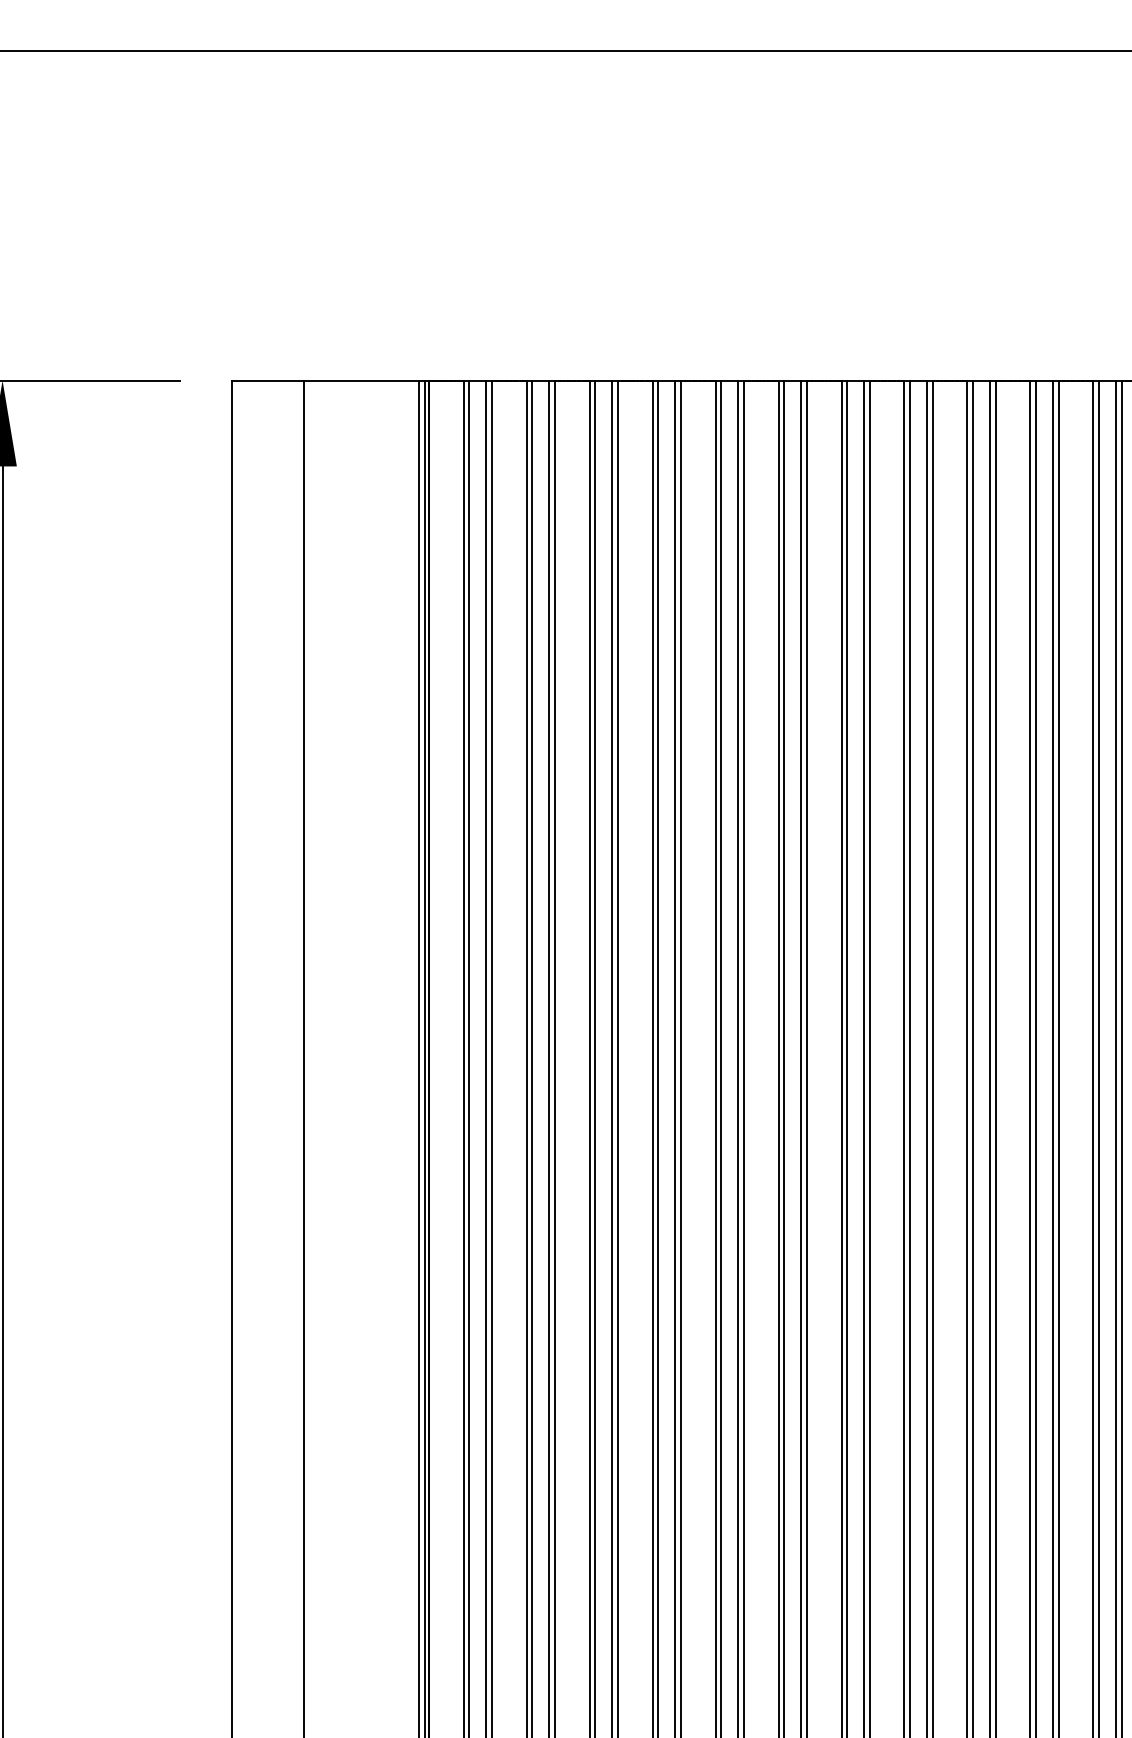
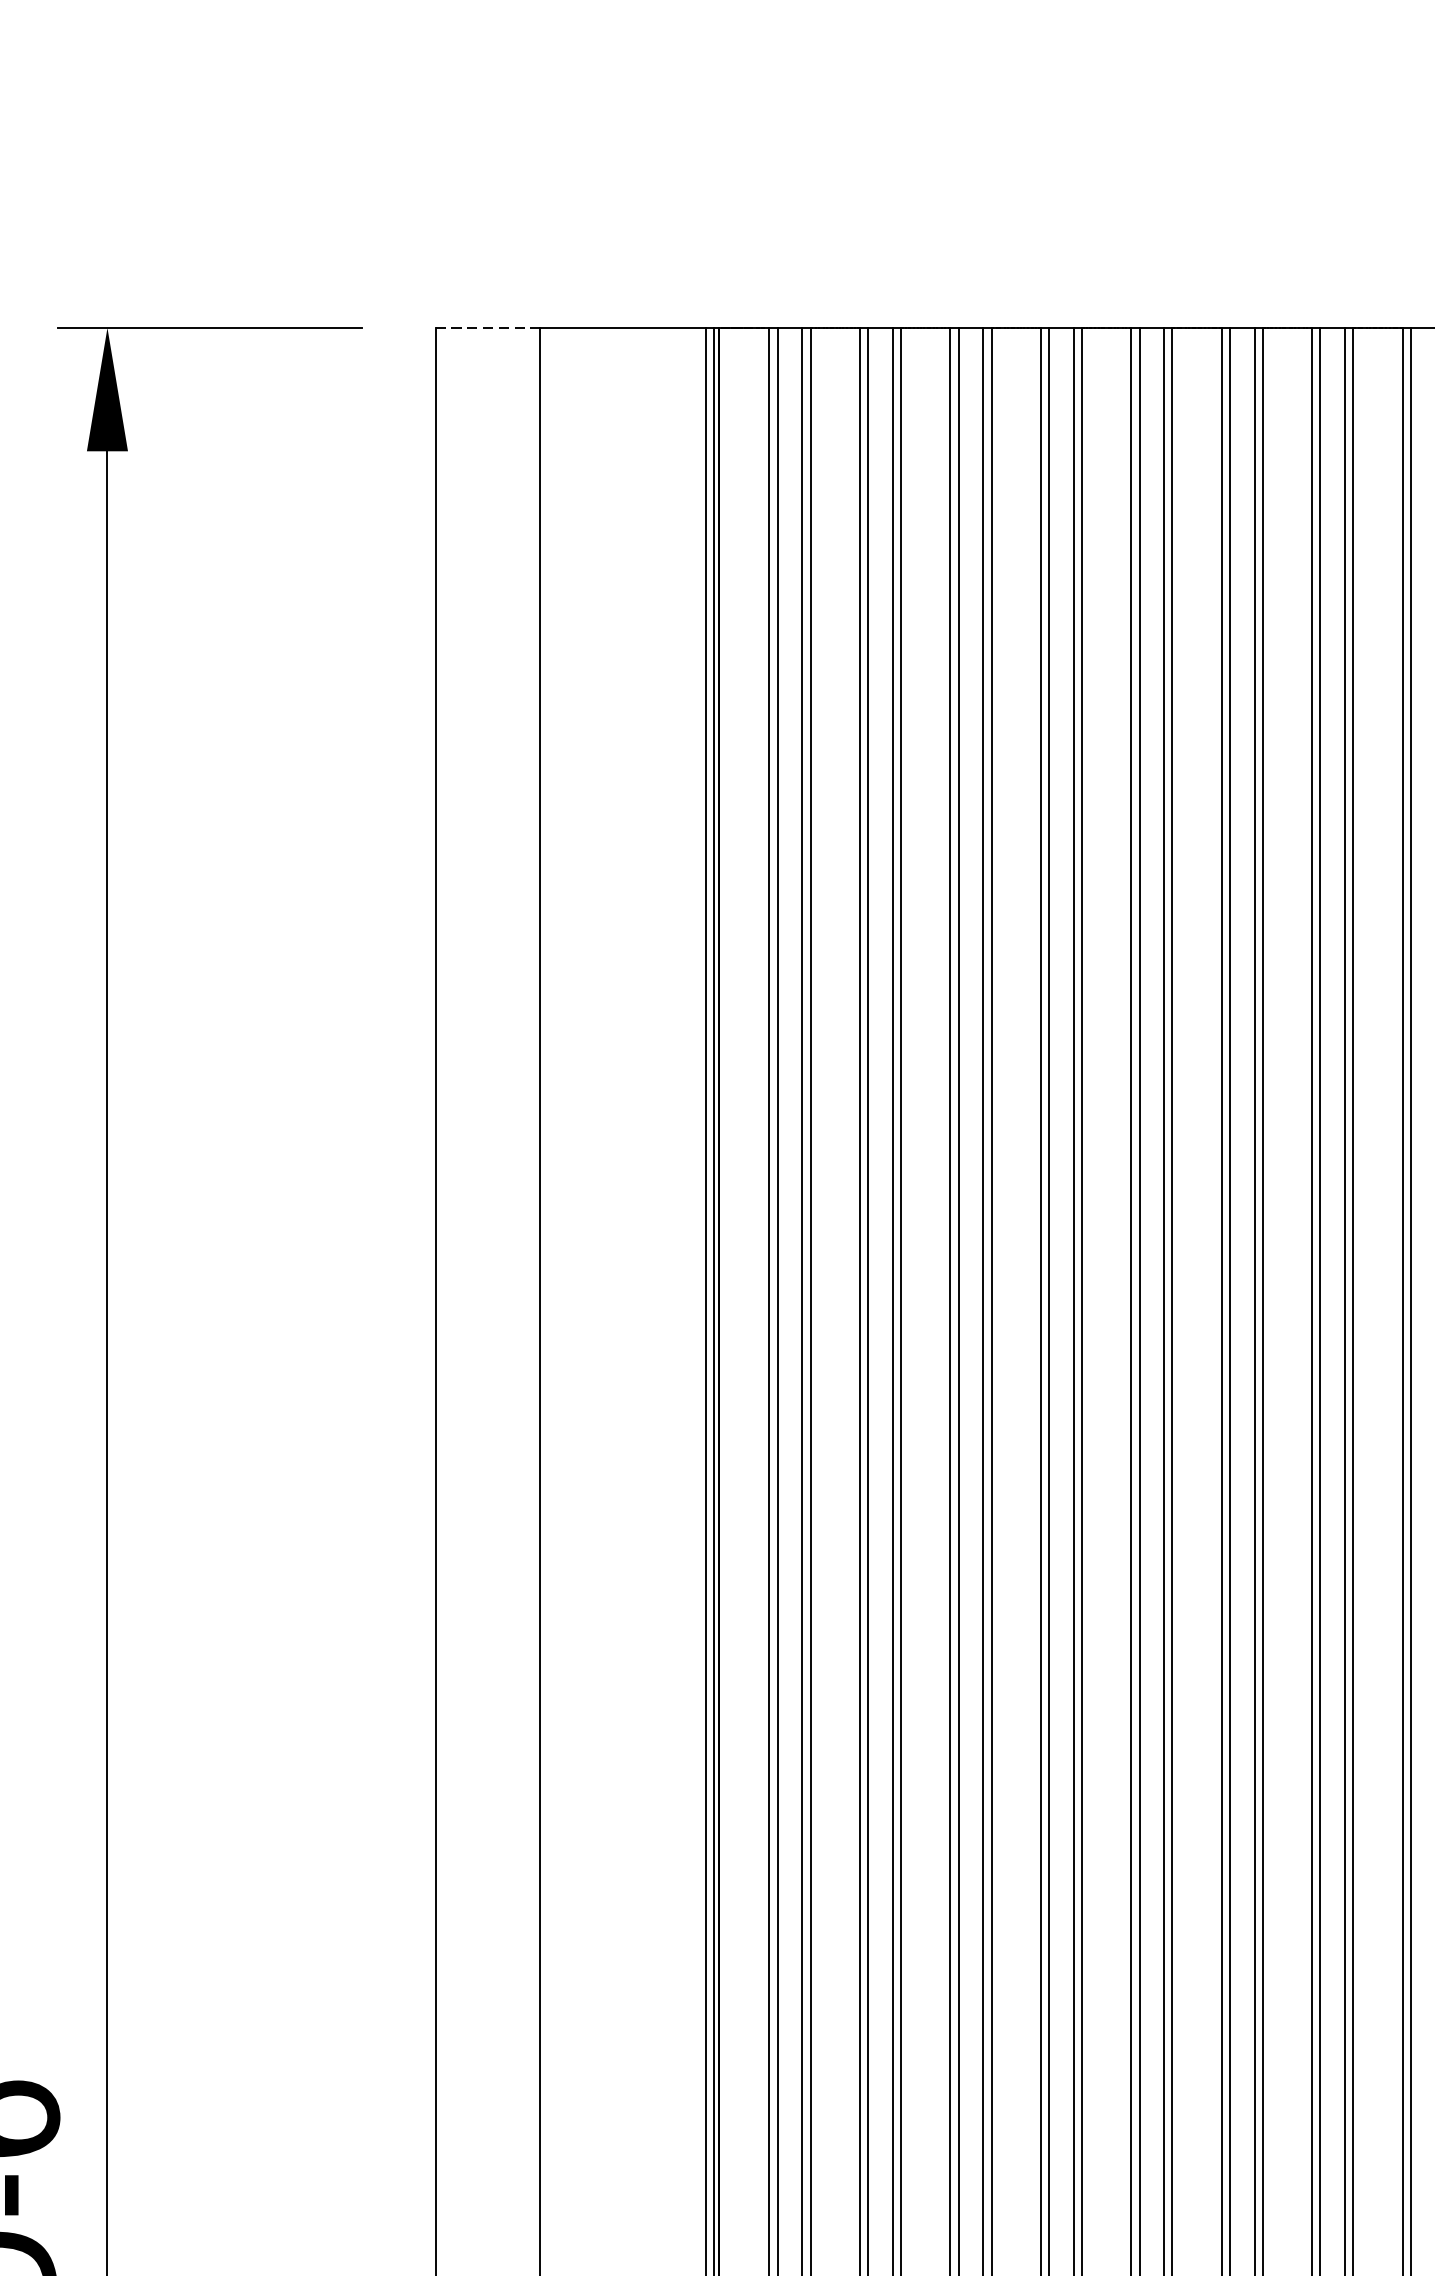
line: (267, 380) -> (487, 327), solid -> dashed

